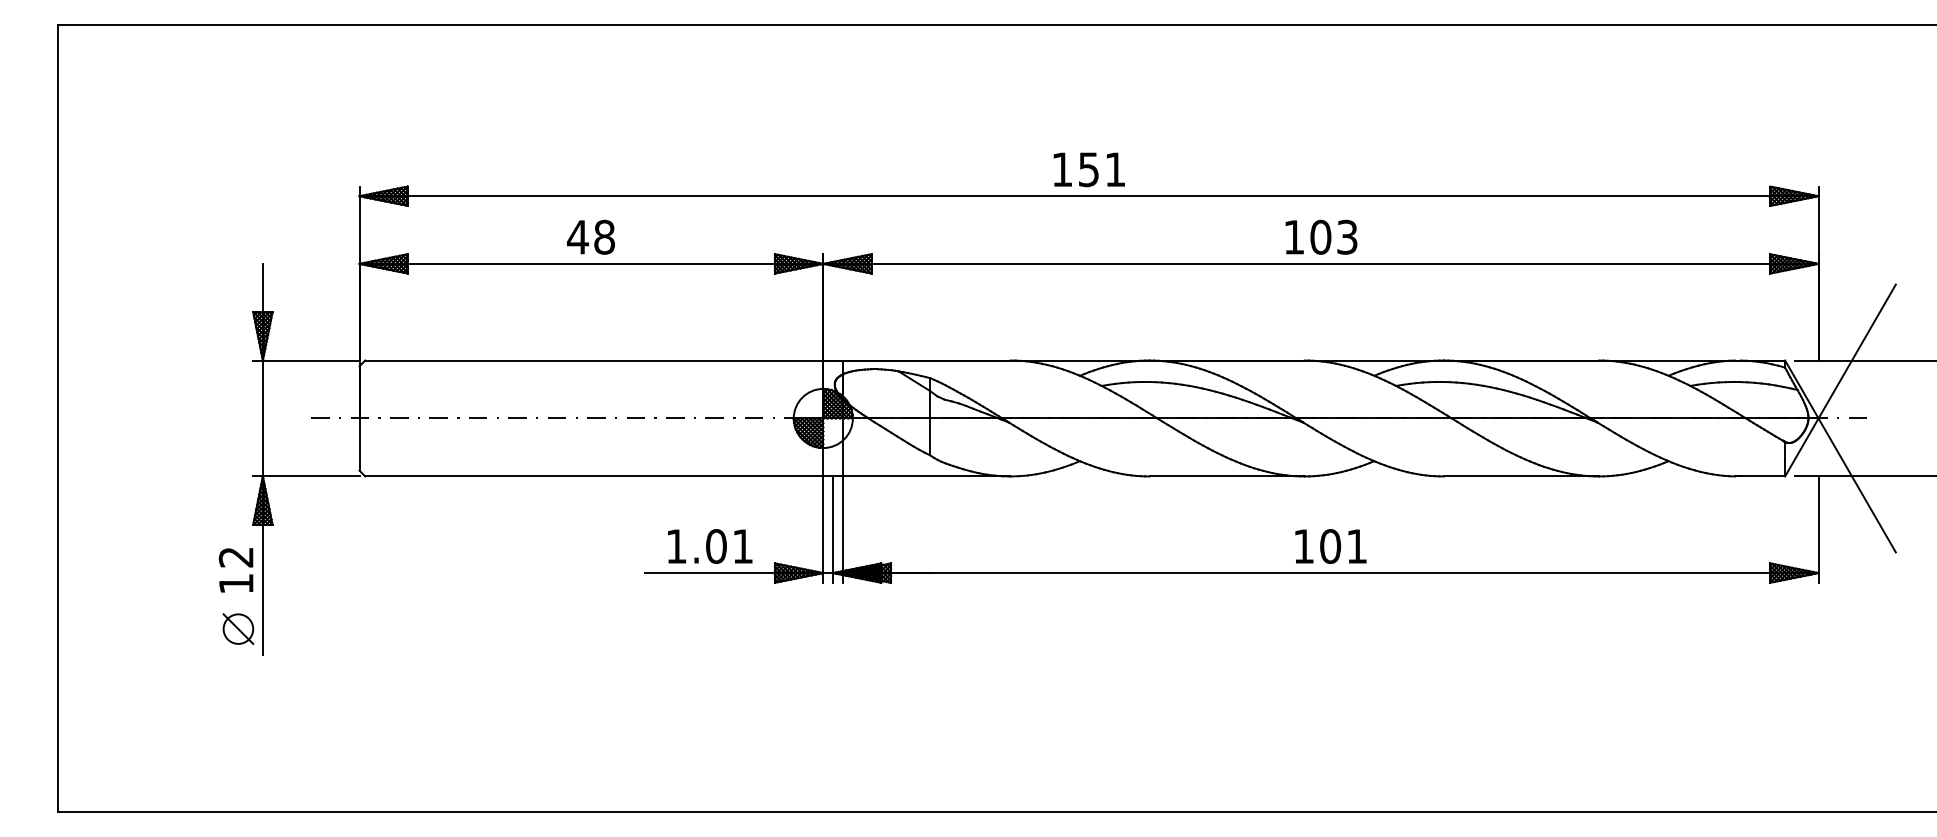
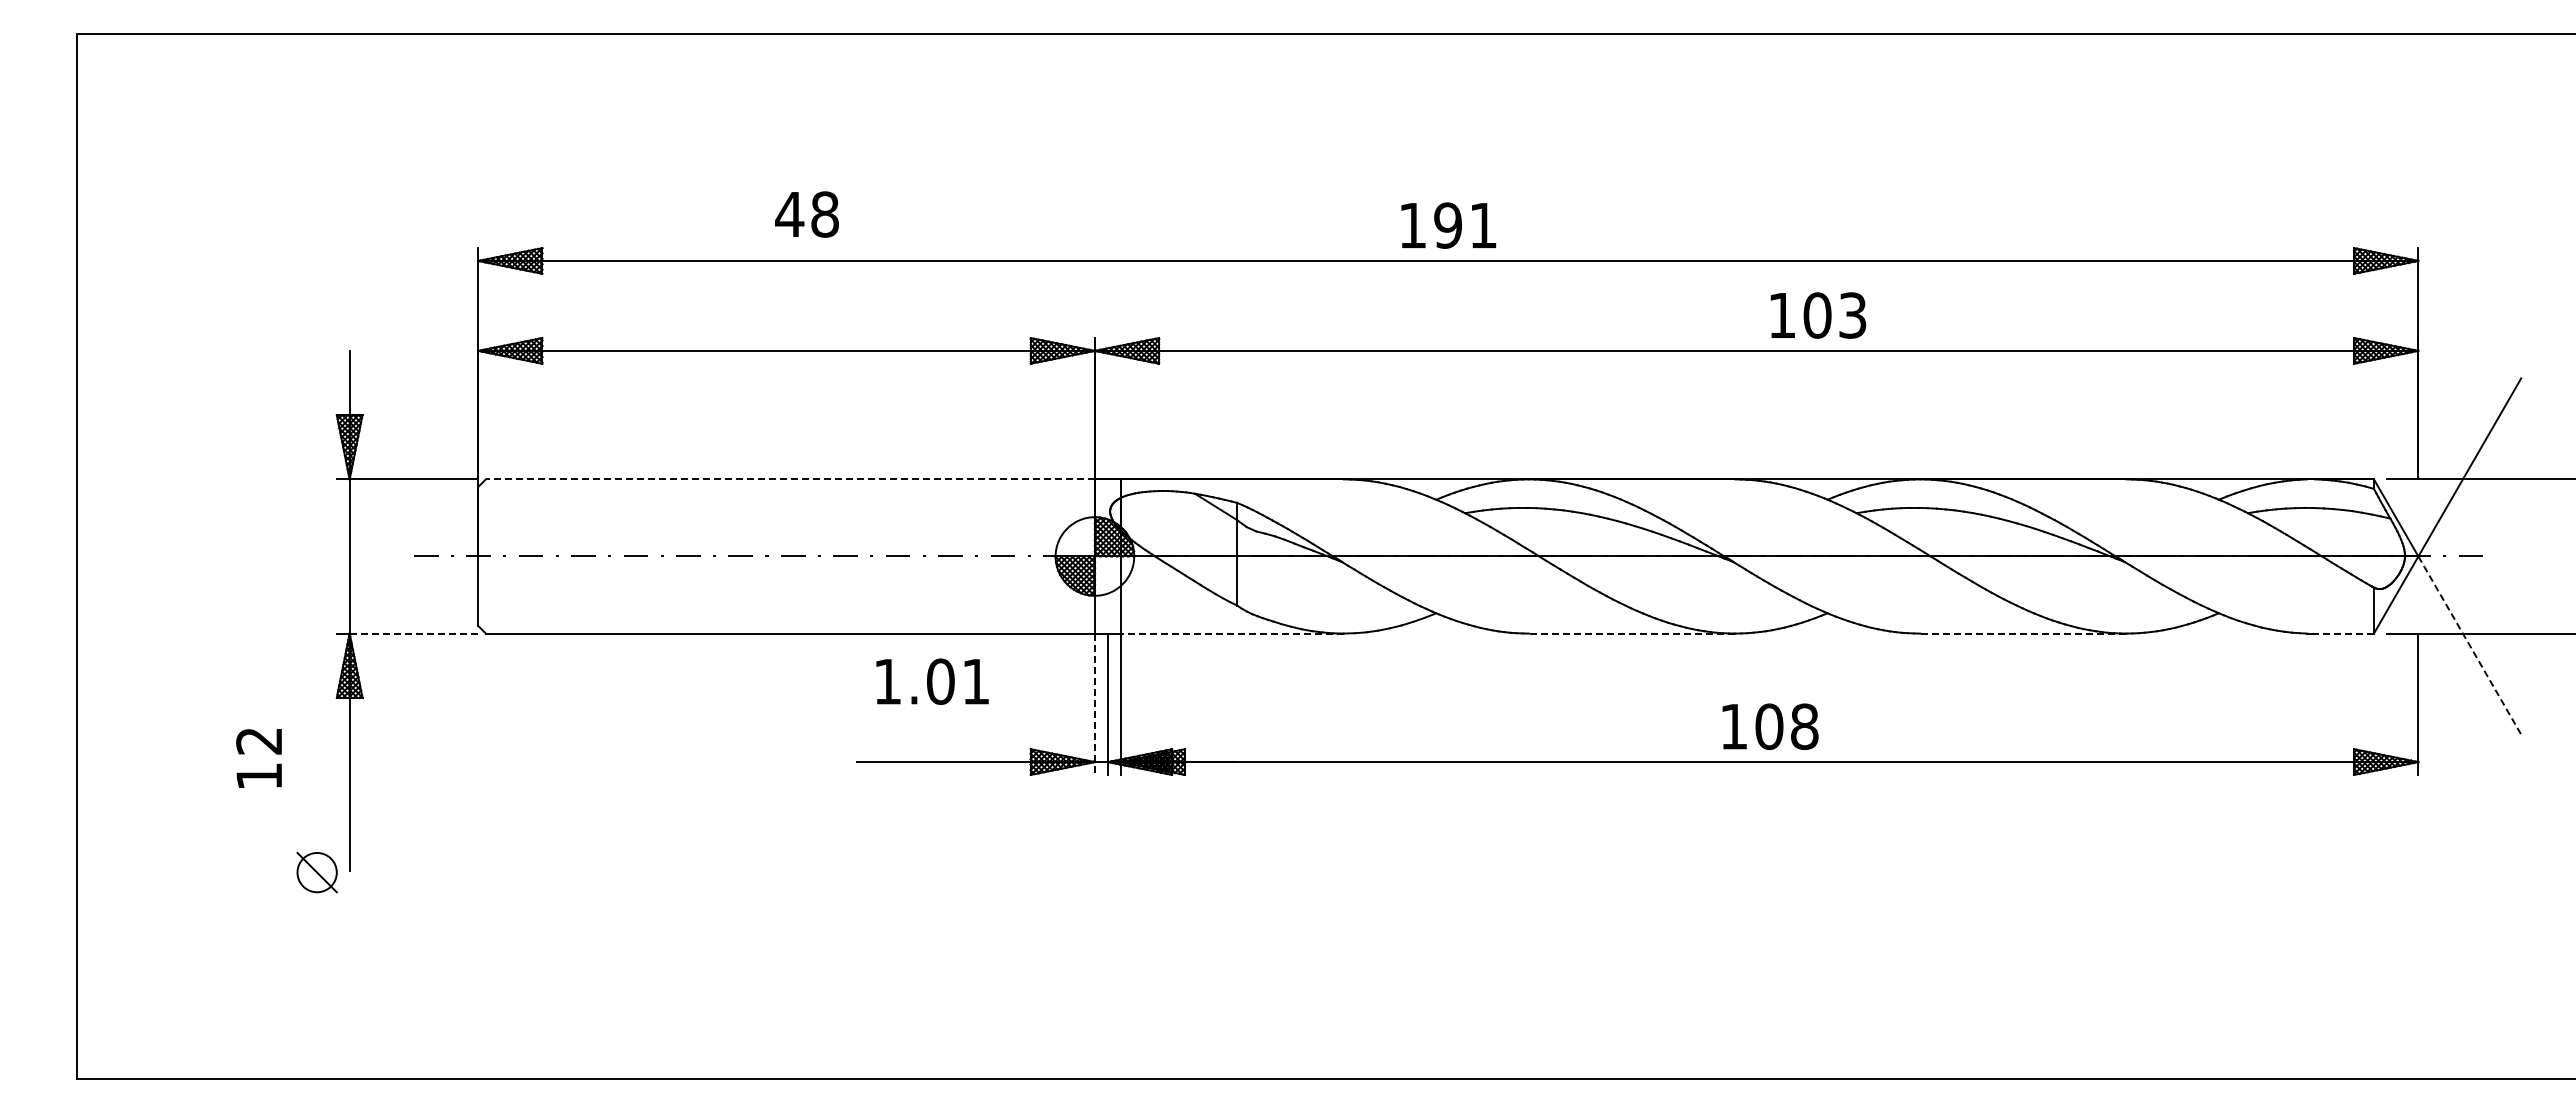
text: (1088, 169) -> (1447, 225), 151 -> 191
text: (590, 237) -> (806, 214), moved
text: (1321, 237) -> (1818, 315), moved
line: (594, 360) -> (790, 479), solid -> dashed
line: (310, 476) -> (413, 633), solid -> dashed
line: (926, 476) -> (1232, 633), solid -> dashed
line: (1226, 476) -> (1631, 633), solid -> dashed
line: (1520, 476) -> (2022, 633), solid -> dashed
line: (1761, 476) -> (2342, 633), solid -> dashed
line: (1856, 485) -> (2469, 645), solid -> dashed
line: (822, 529) -> (1094, 704), solid -> dashed
text: (710, 546) -> (932, 681), moved
text: (1356, 546) -> (1804, 726), 101 -> 108
text: (235, 570) -> (258, 758), moved
part: (237, 629) -> (316, 872), moved

